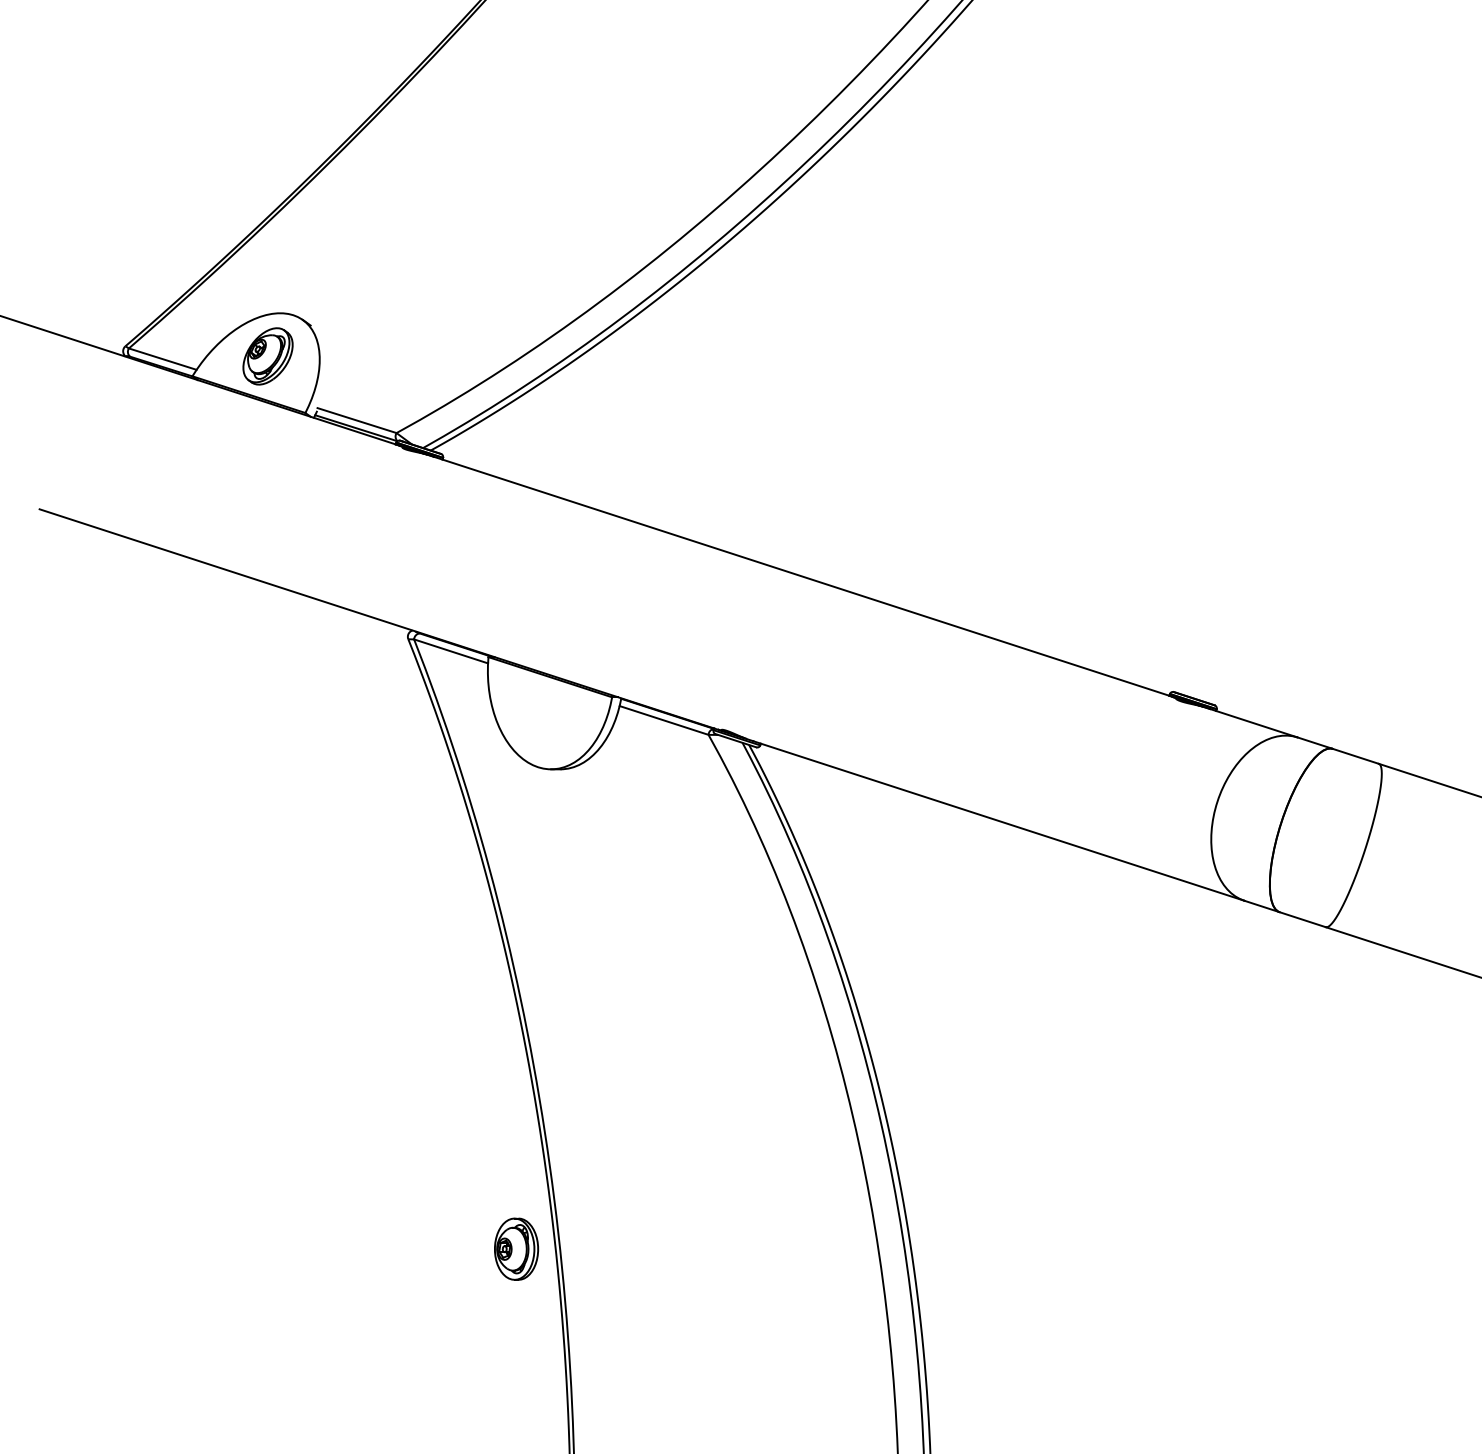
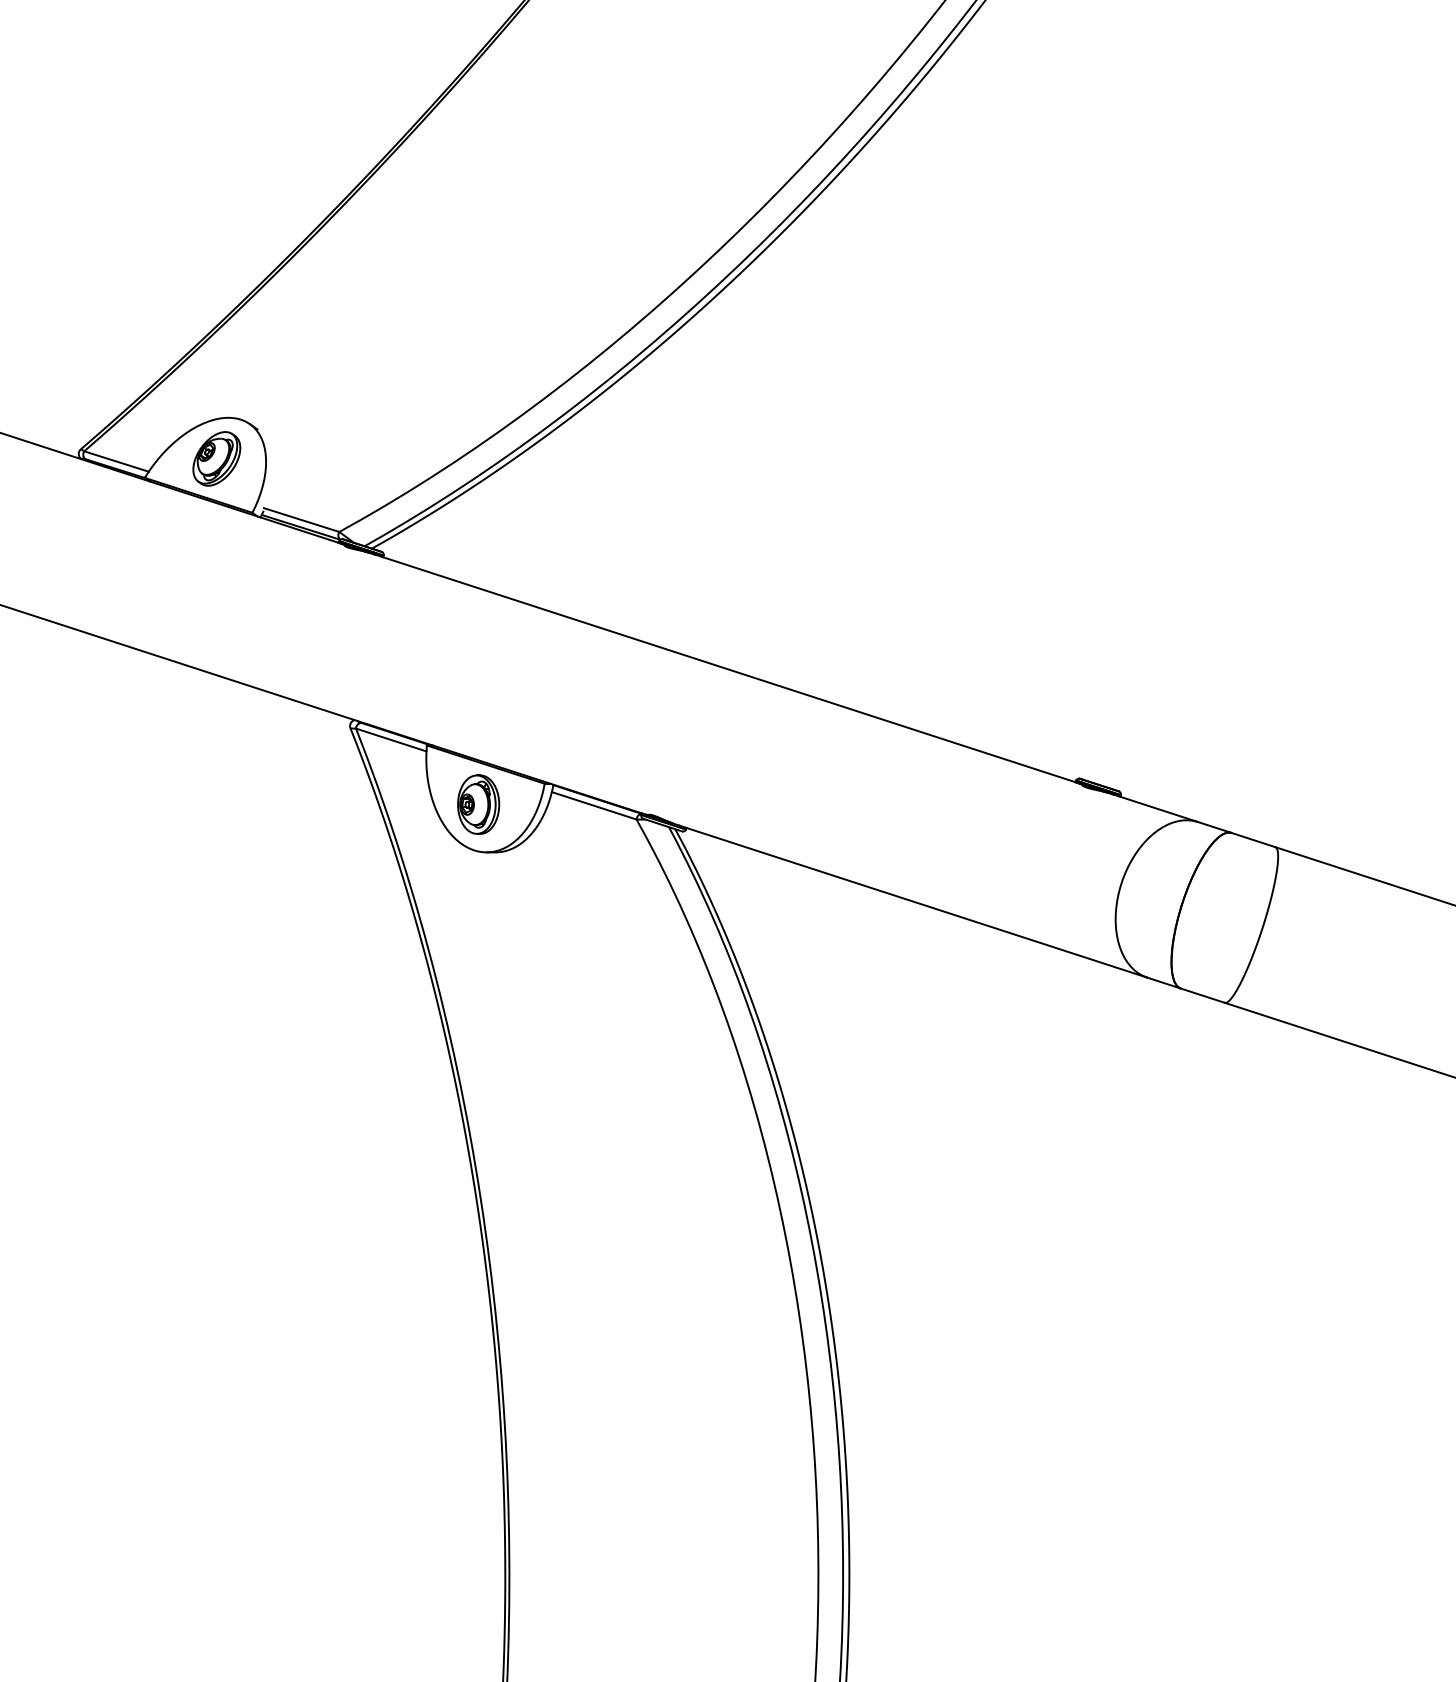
part: (516, 1249) -> (478, 804), moved

